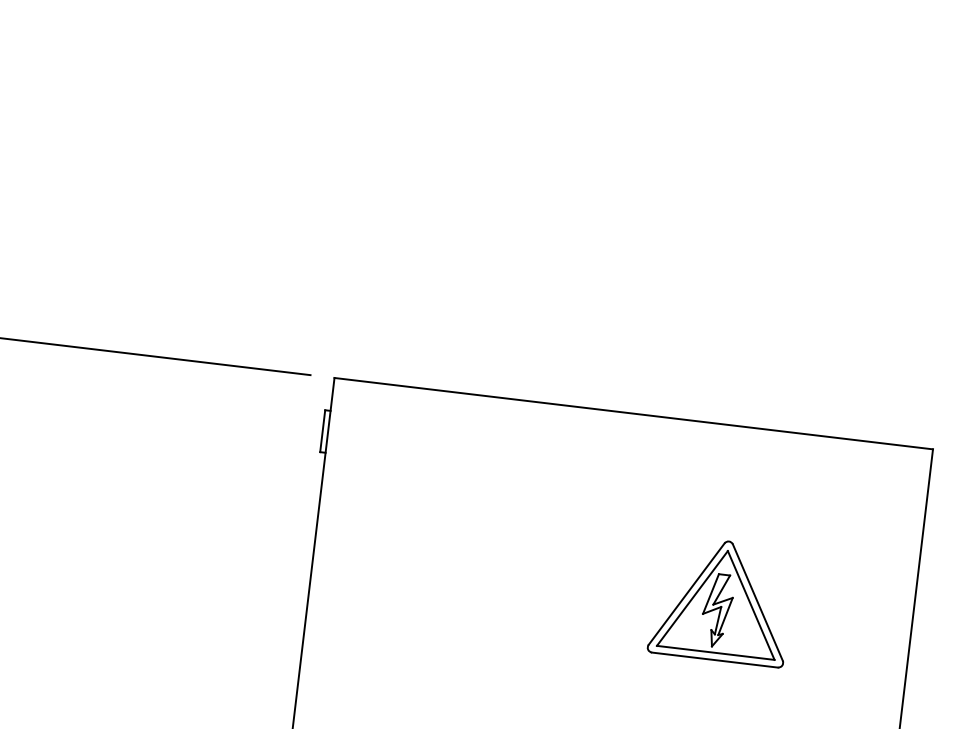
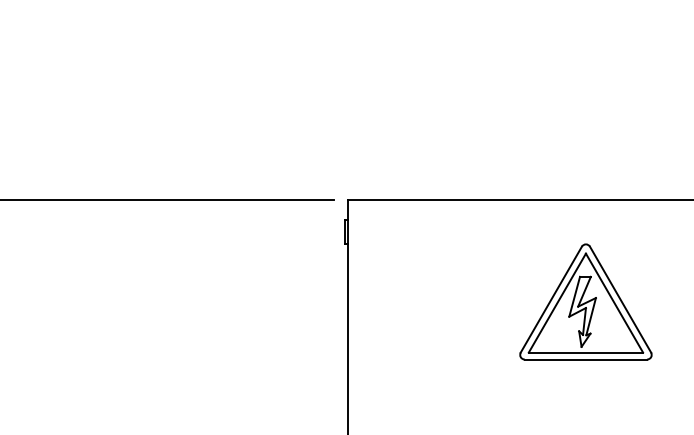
part: (721, 599) -> (585, 301), size x1.67

